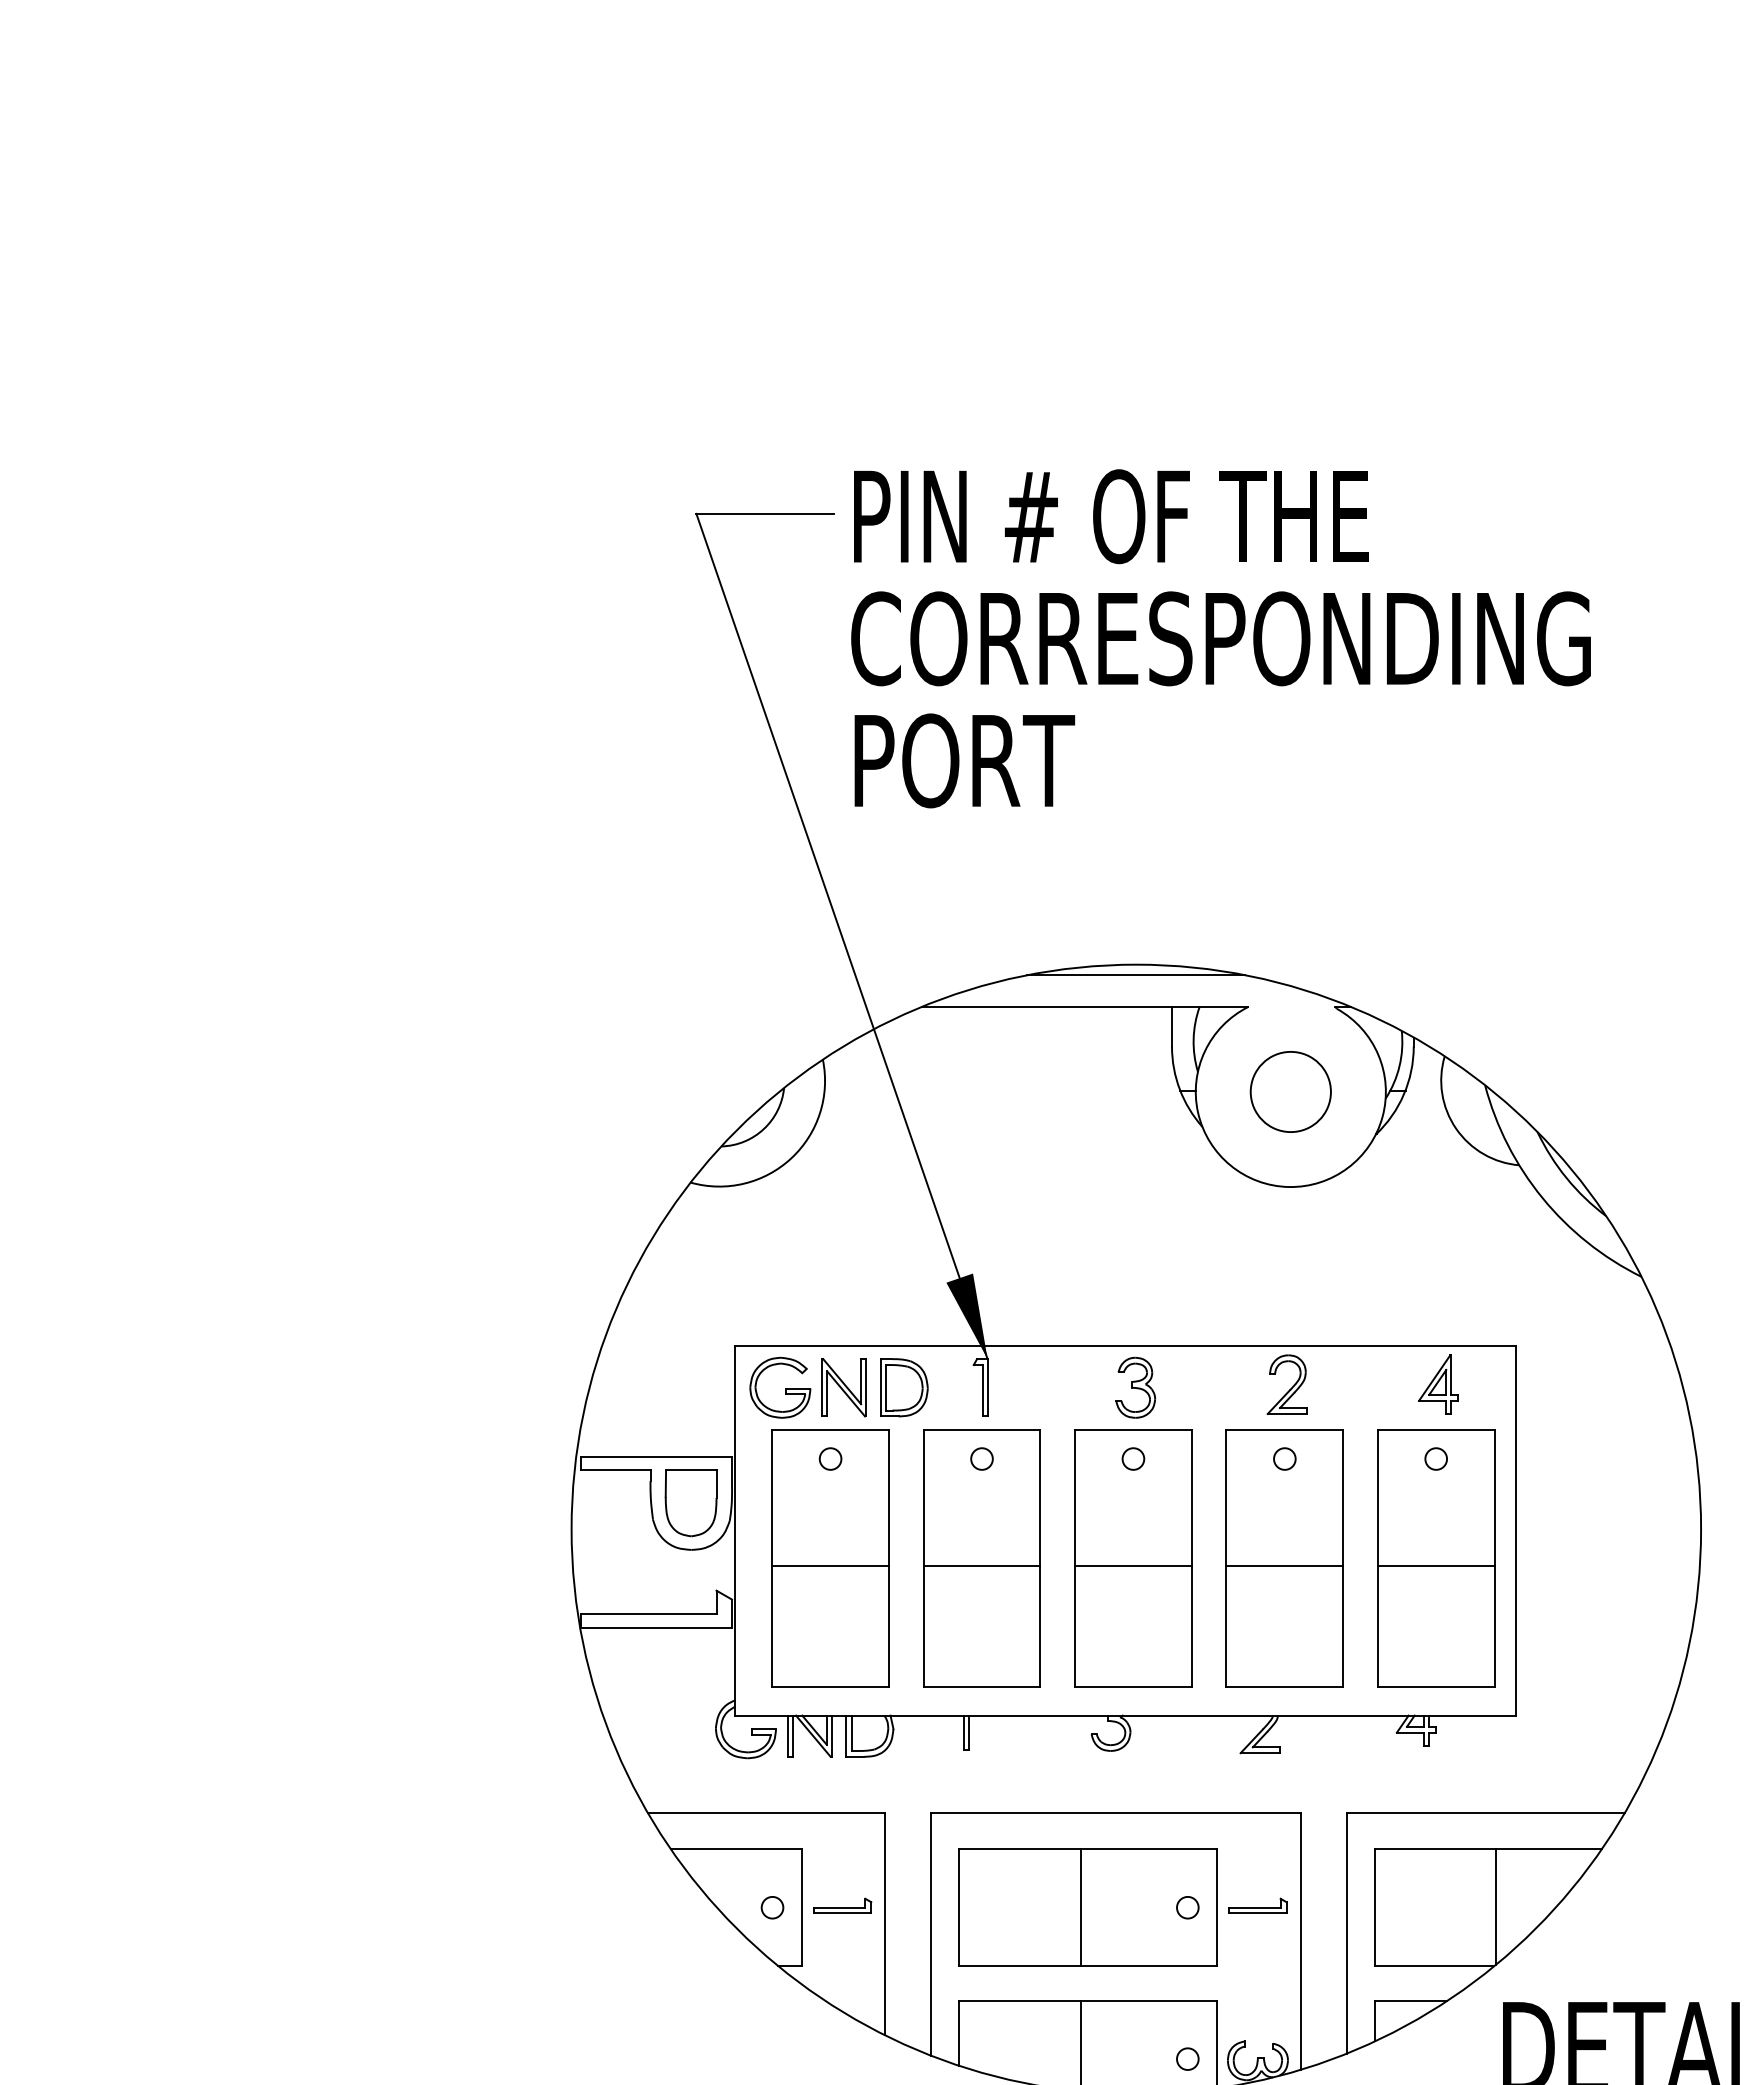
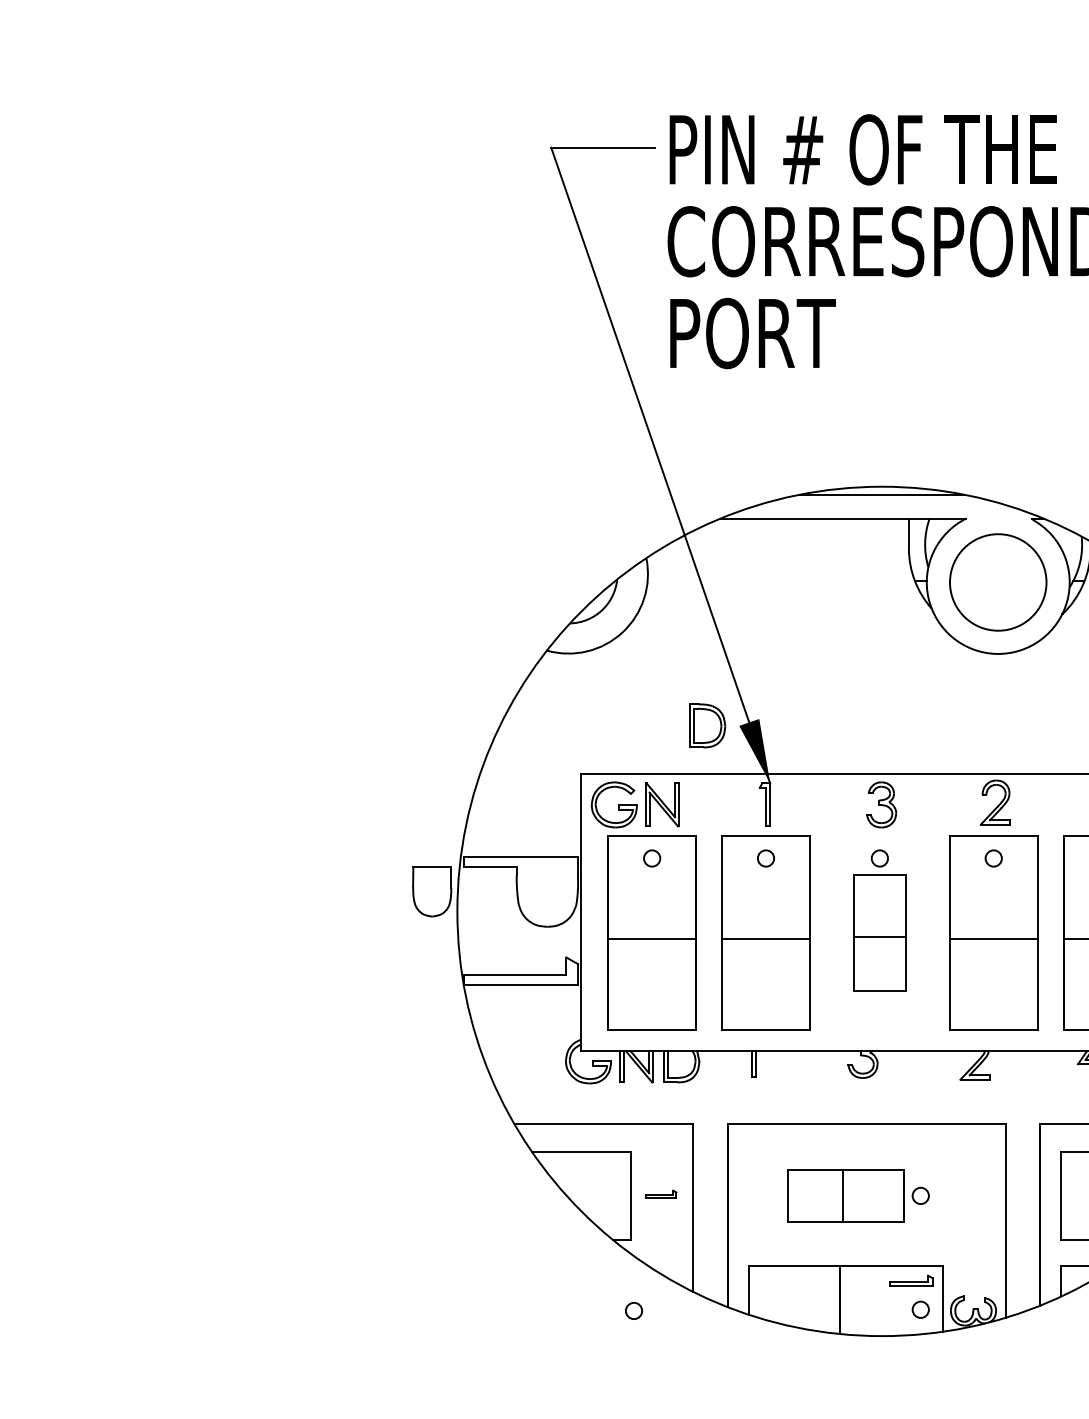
circle: (1290, 1091) -> (998, 582), size x1.6
part: (904, 1387) -> (707, 725), moved
part: (690, 1503) -> (431, 891), moved
part: (1133, 1558) -> (879, 933), size x0.6
part: (842, 1905) -> (661, 1194), size x0.7
part: (1257, 1905) -> (910, 1280), moved
circle: (772, 1907) -> (634, 1310), moved
part: (1087, 1907) -> (845, 1195), size x0.6

